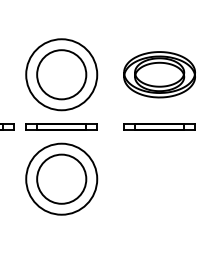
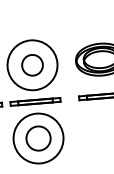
circle: (61, 74) -> (32, 65), size x0.6
circle: (61, 178) -> (38, 138), size x0.7

